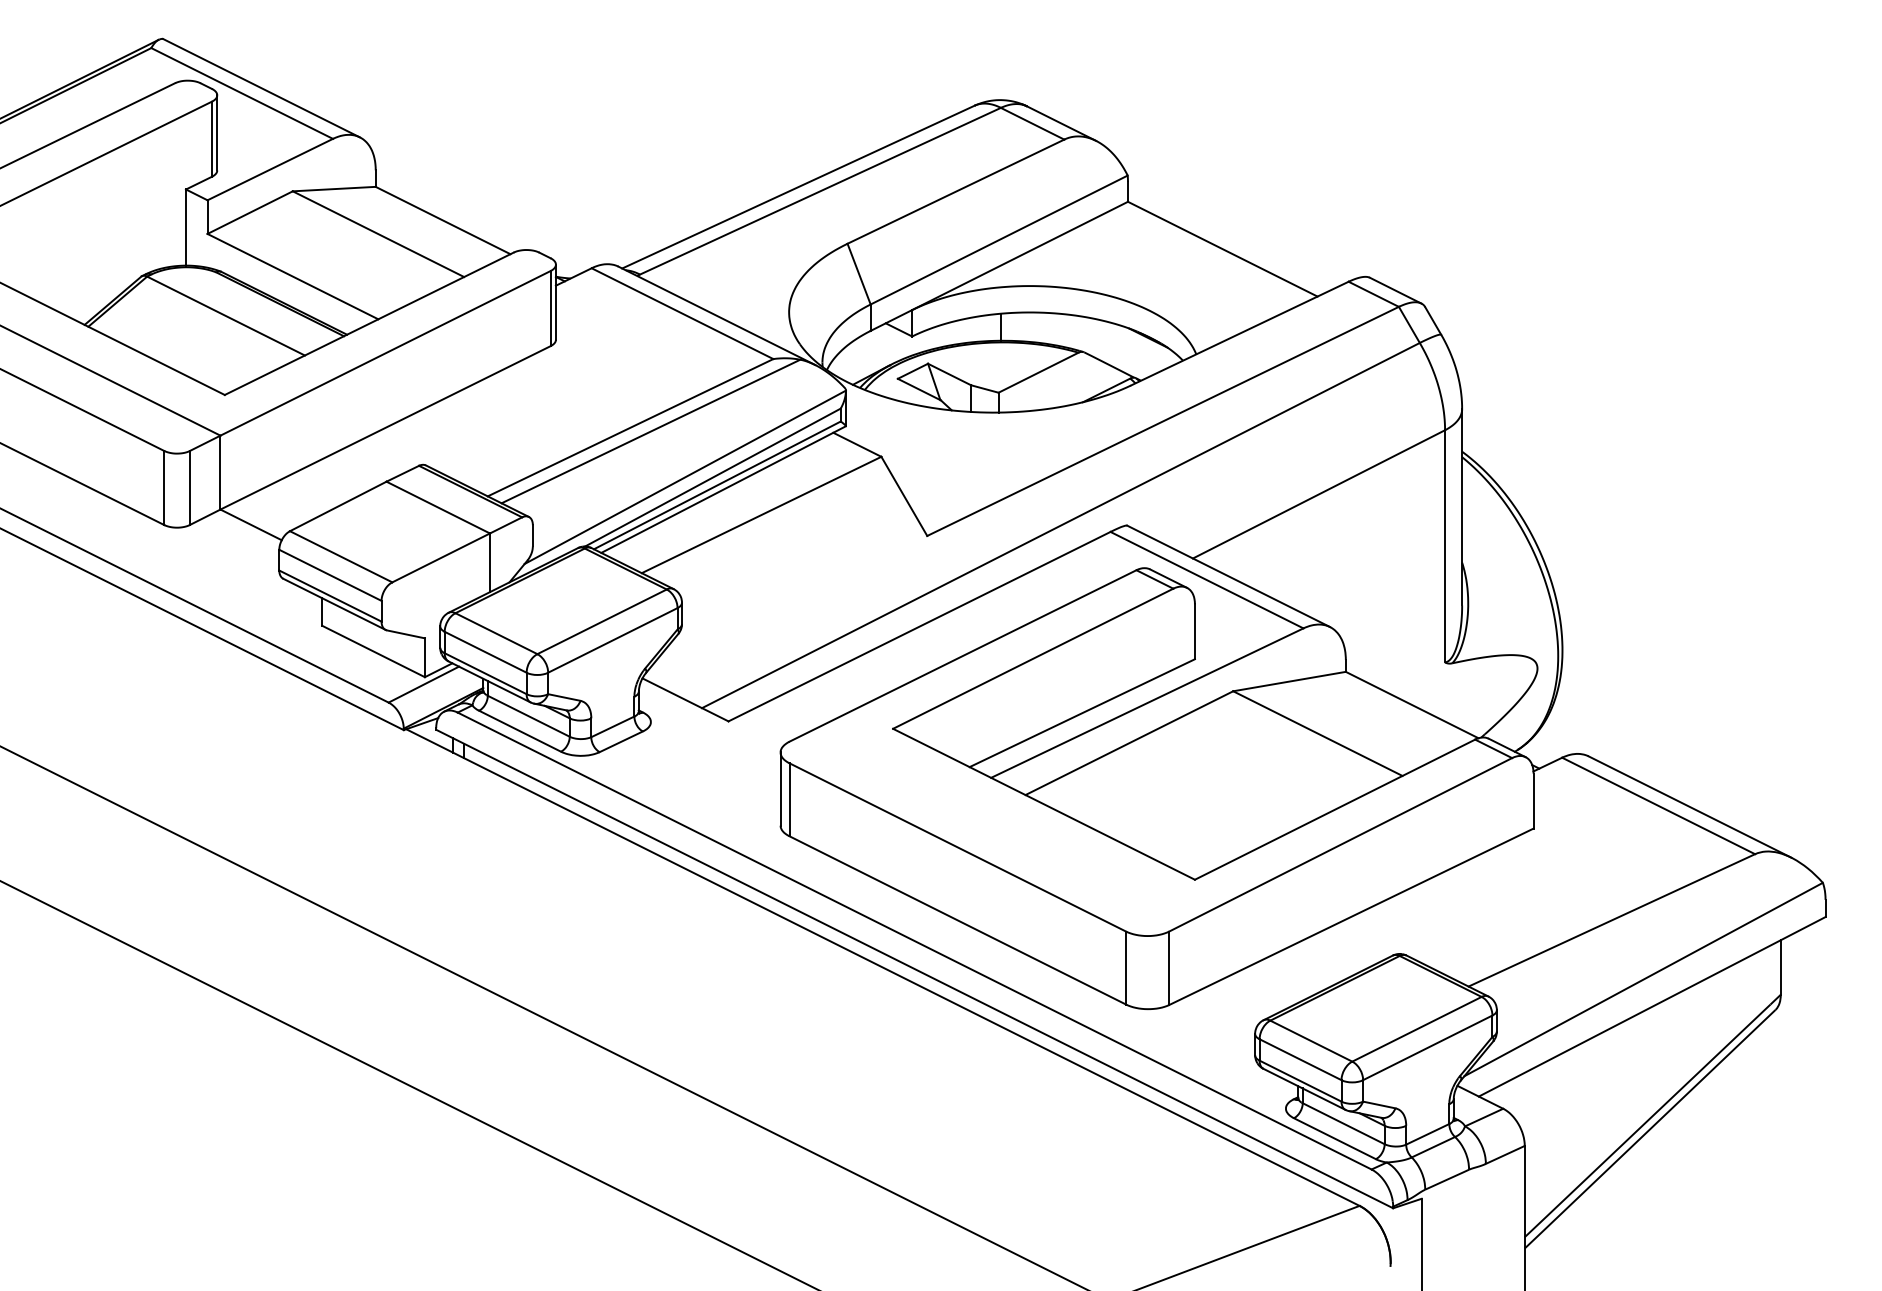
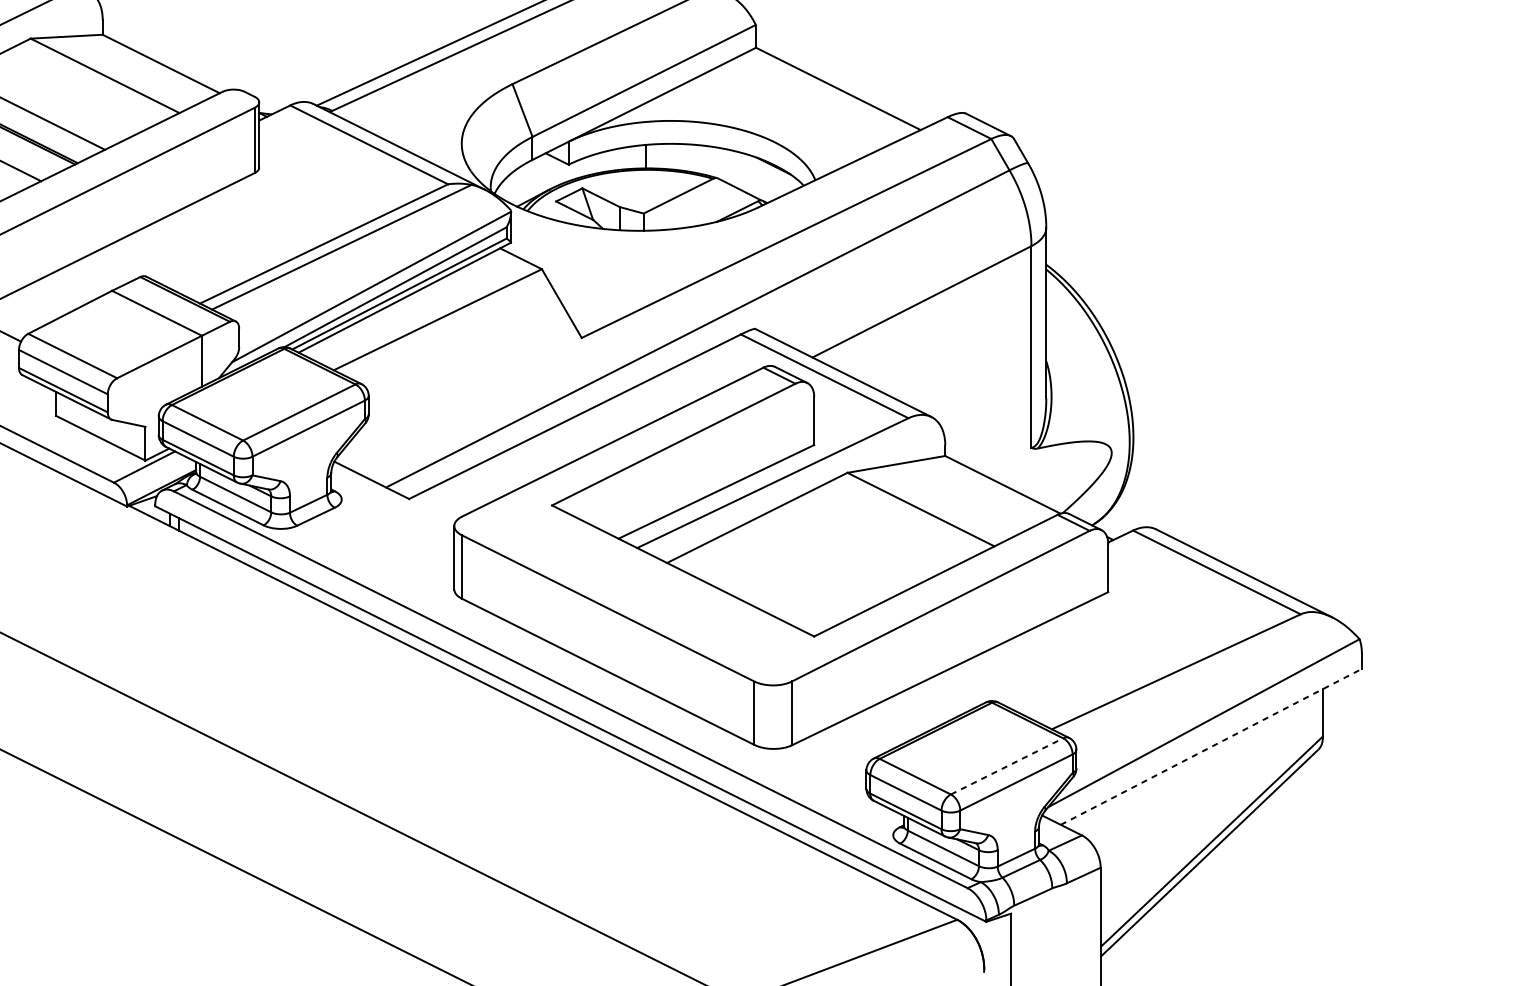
line: (1652, 1006) -> (1211, 746), solid -> dashed
line: (1417, 1029) -> (1007, 766), solid -> dashed

